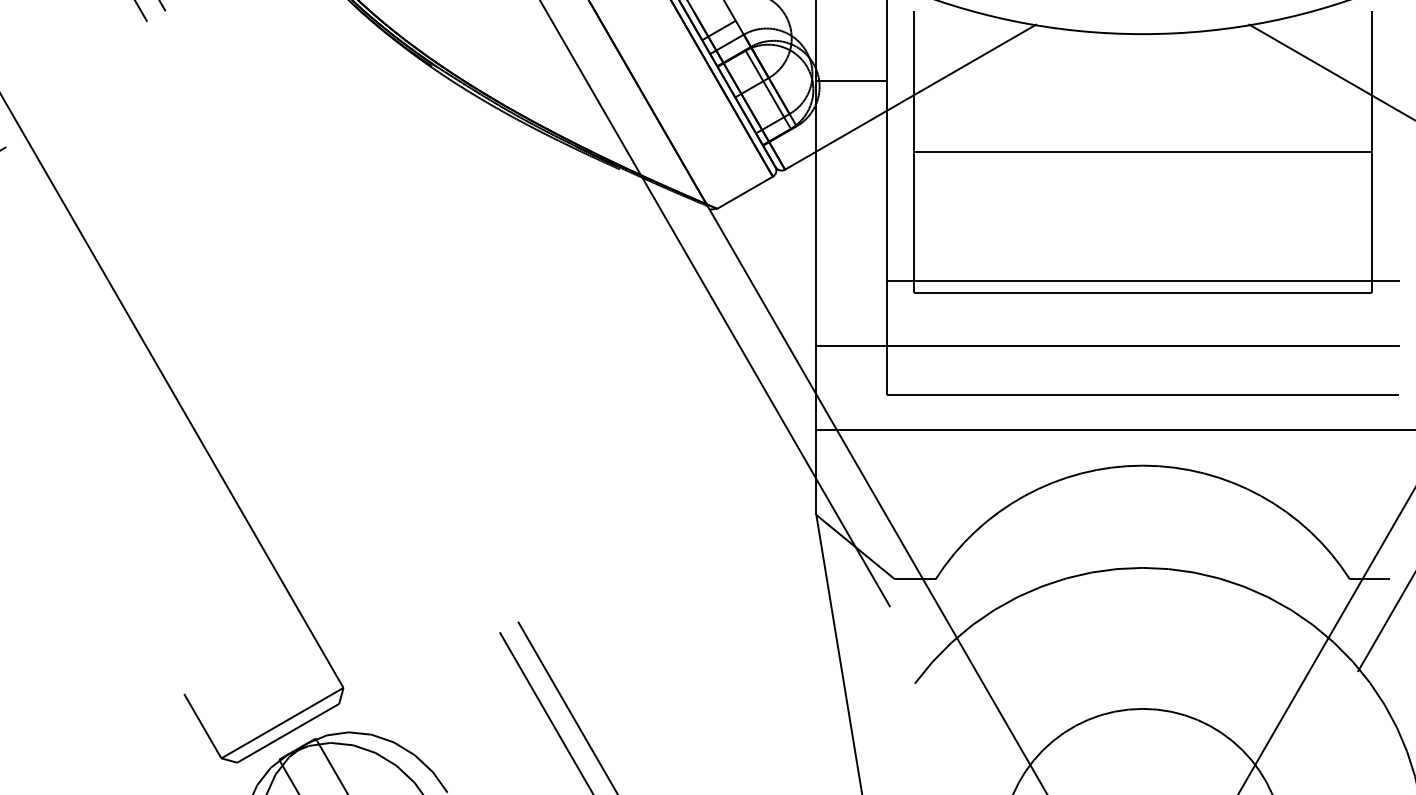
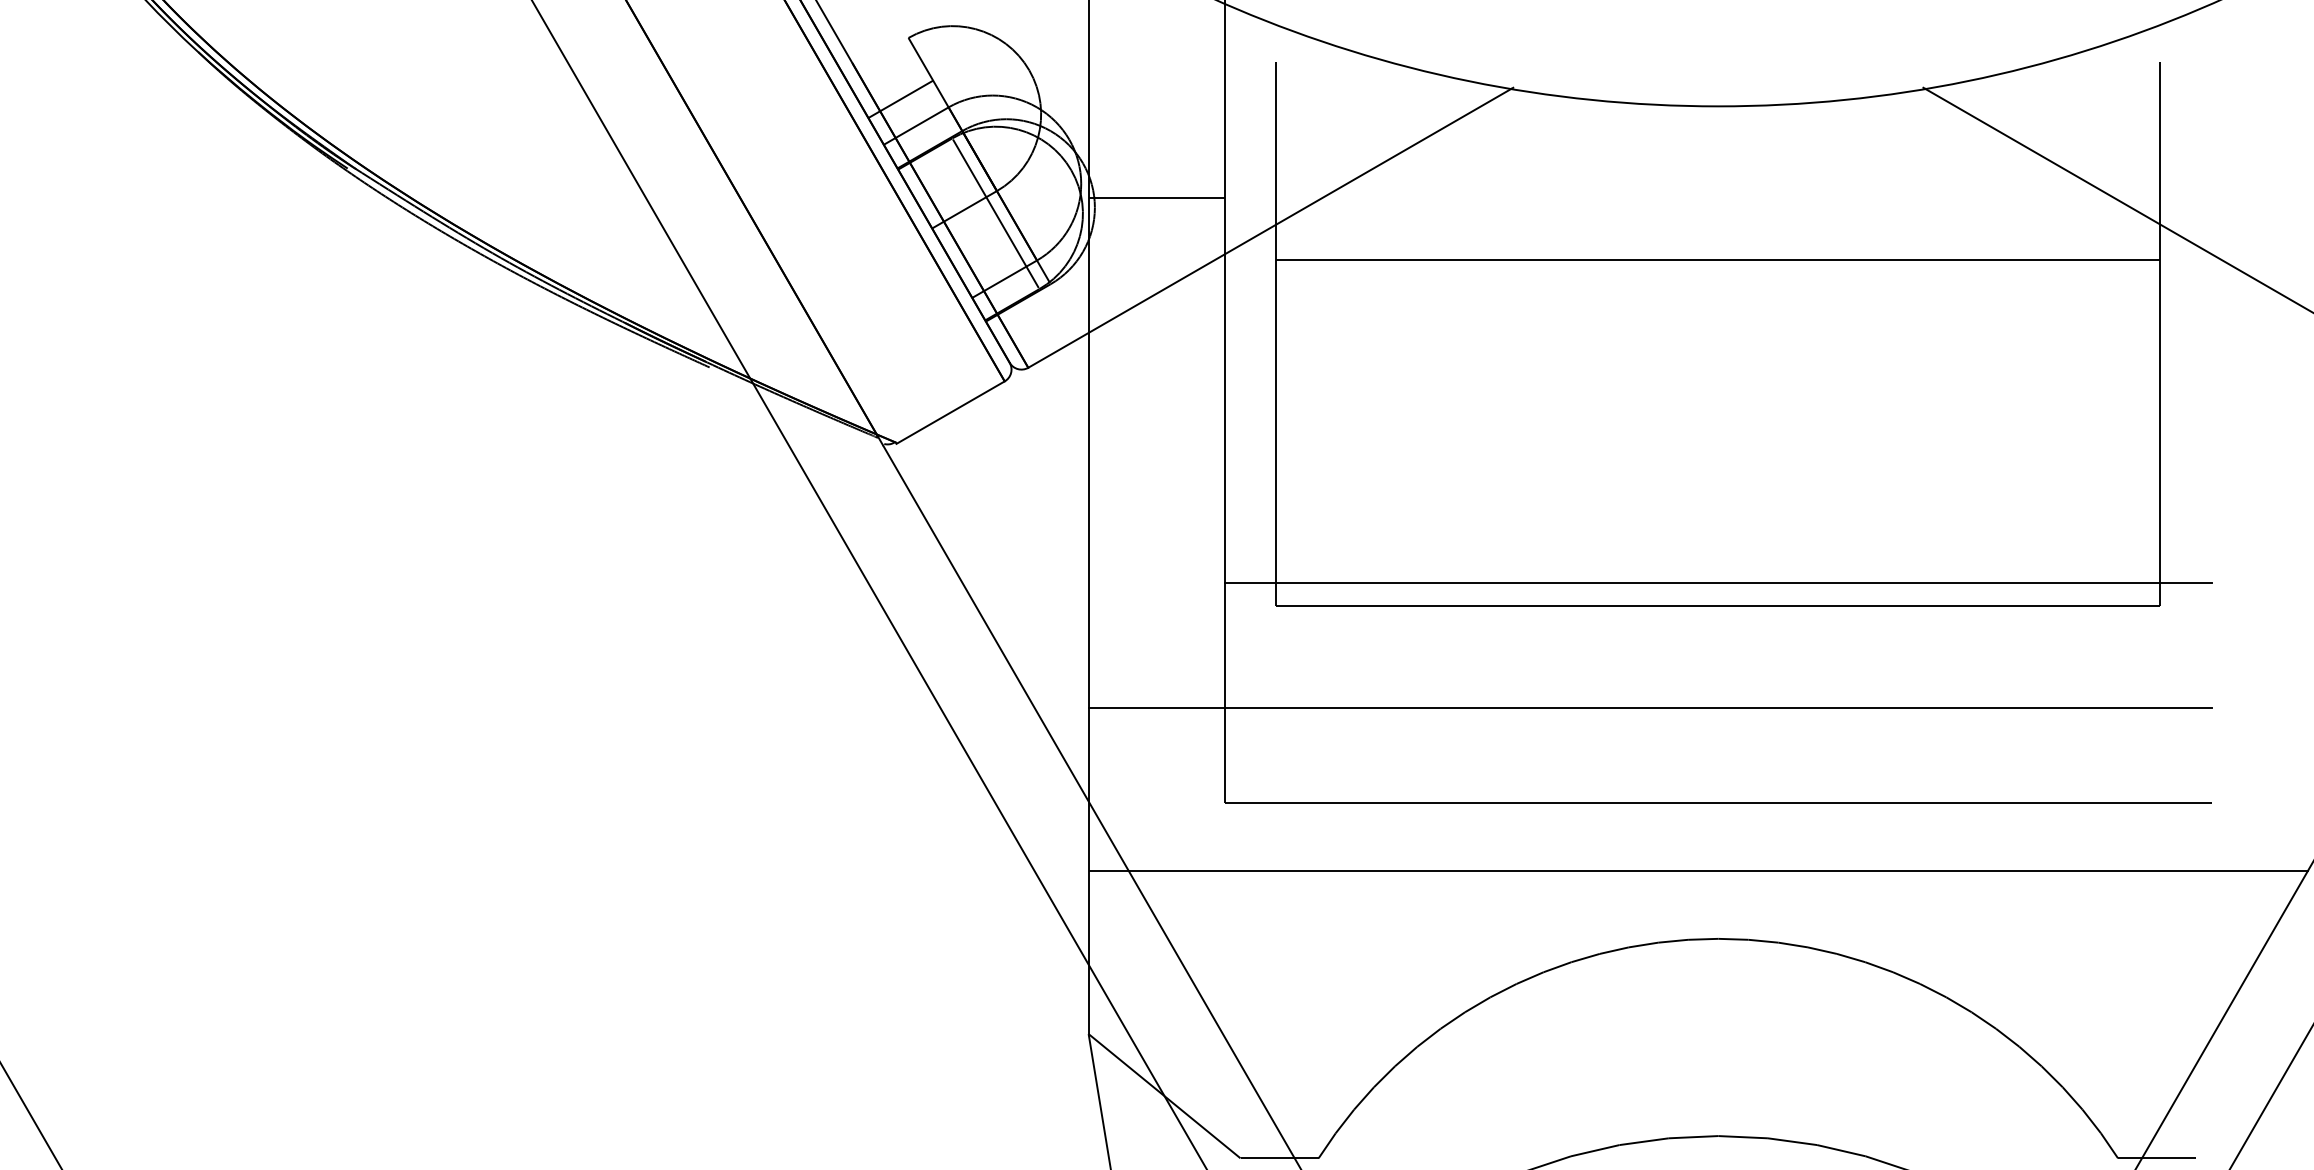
line: (1142, 151) -> (1717, 259), moved

